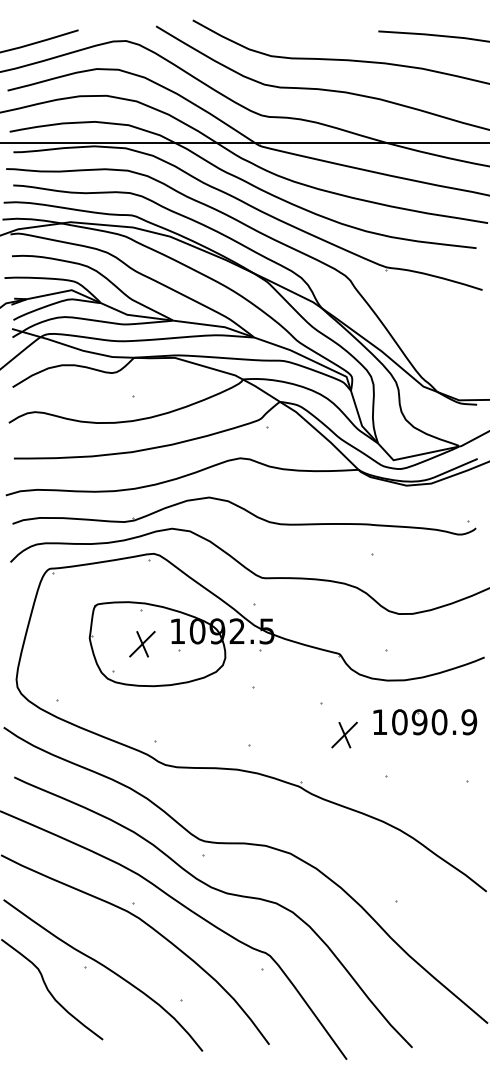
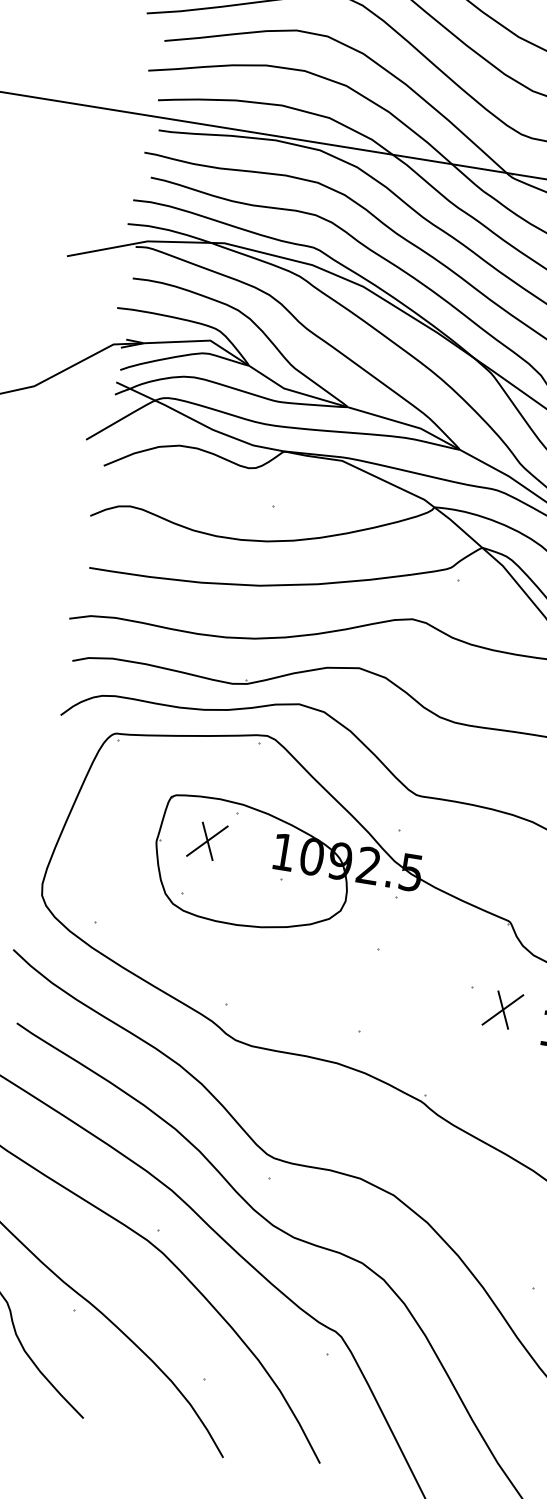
part: (142, 643) -> (207, 840), moved
part: (344, 734) -> (502, 1009), moved

